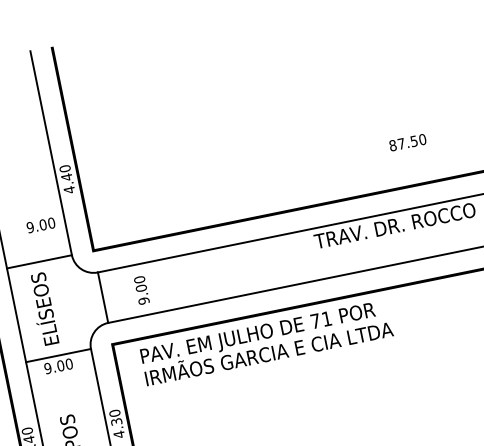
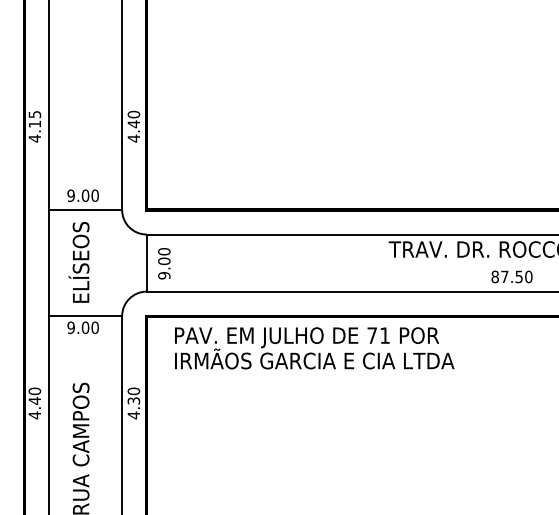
text: (407, 142) -> (511, 276), moved
text: (40, 225) -> (82, 195), moved
text: (141, 290) -> (164, 263), moved

